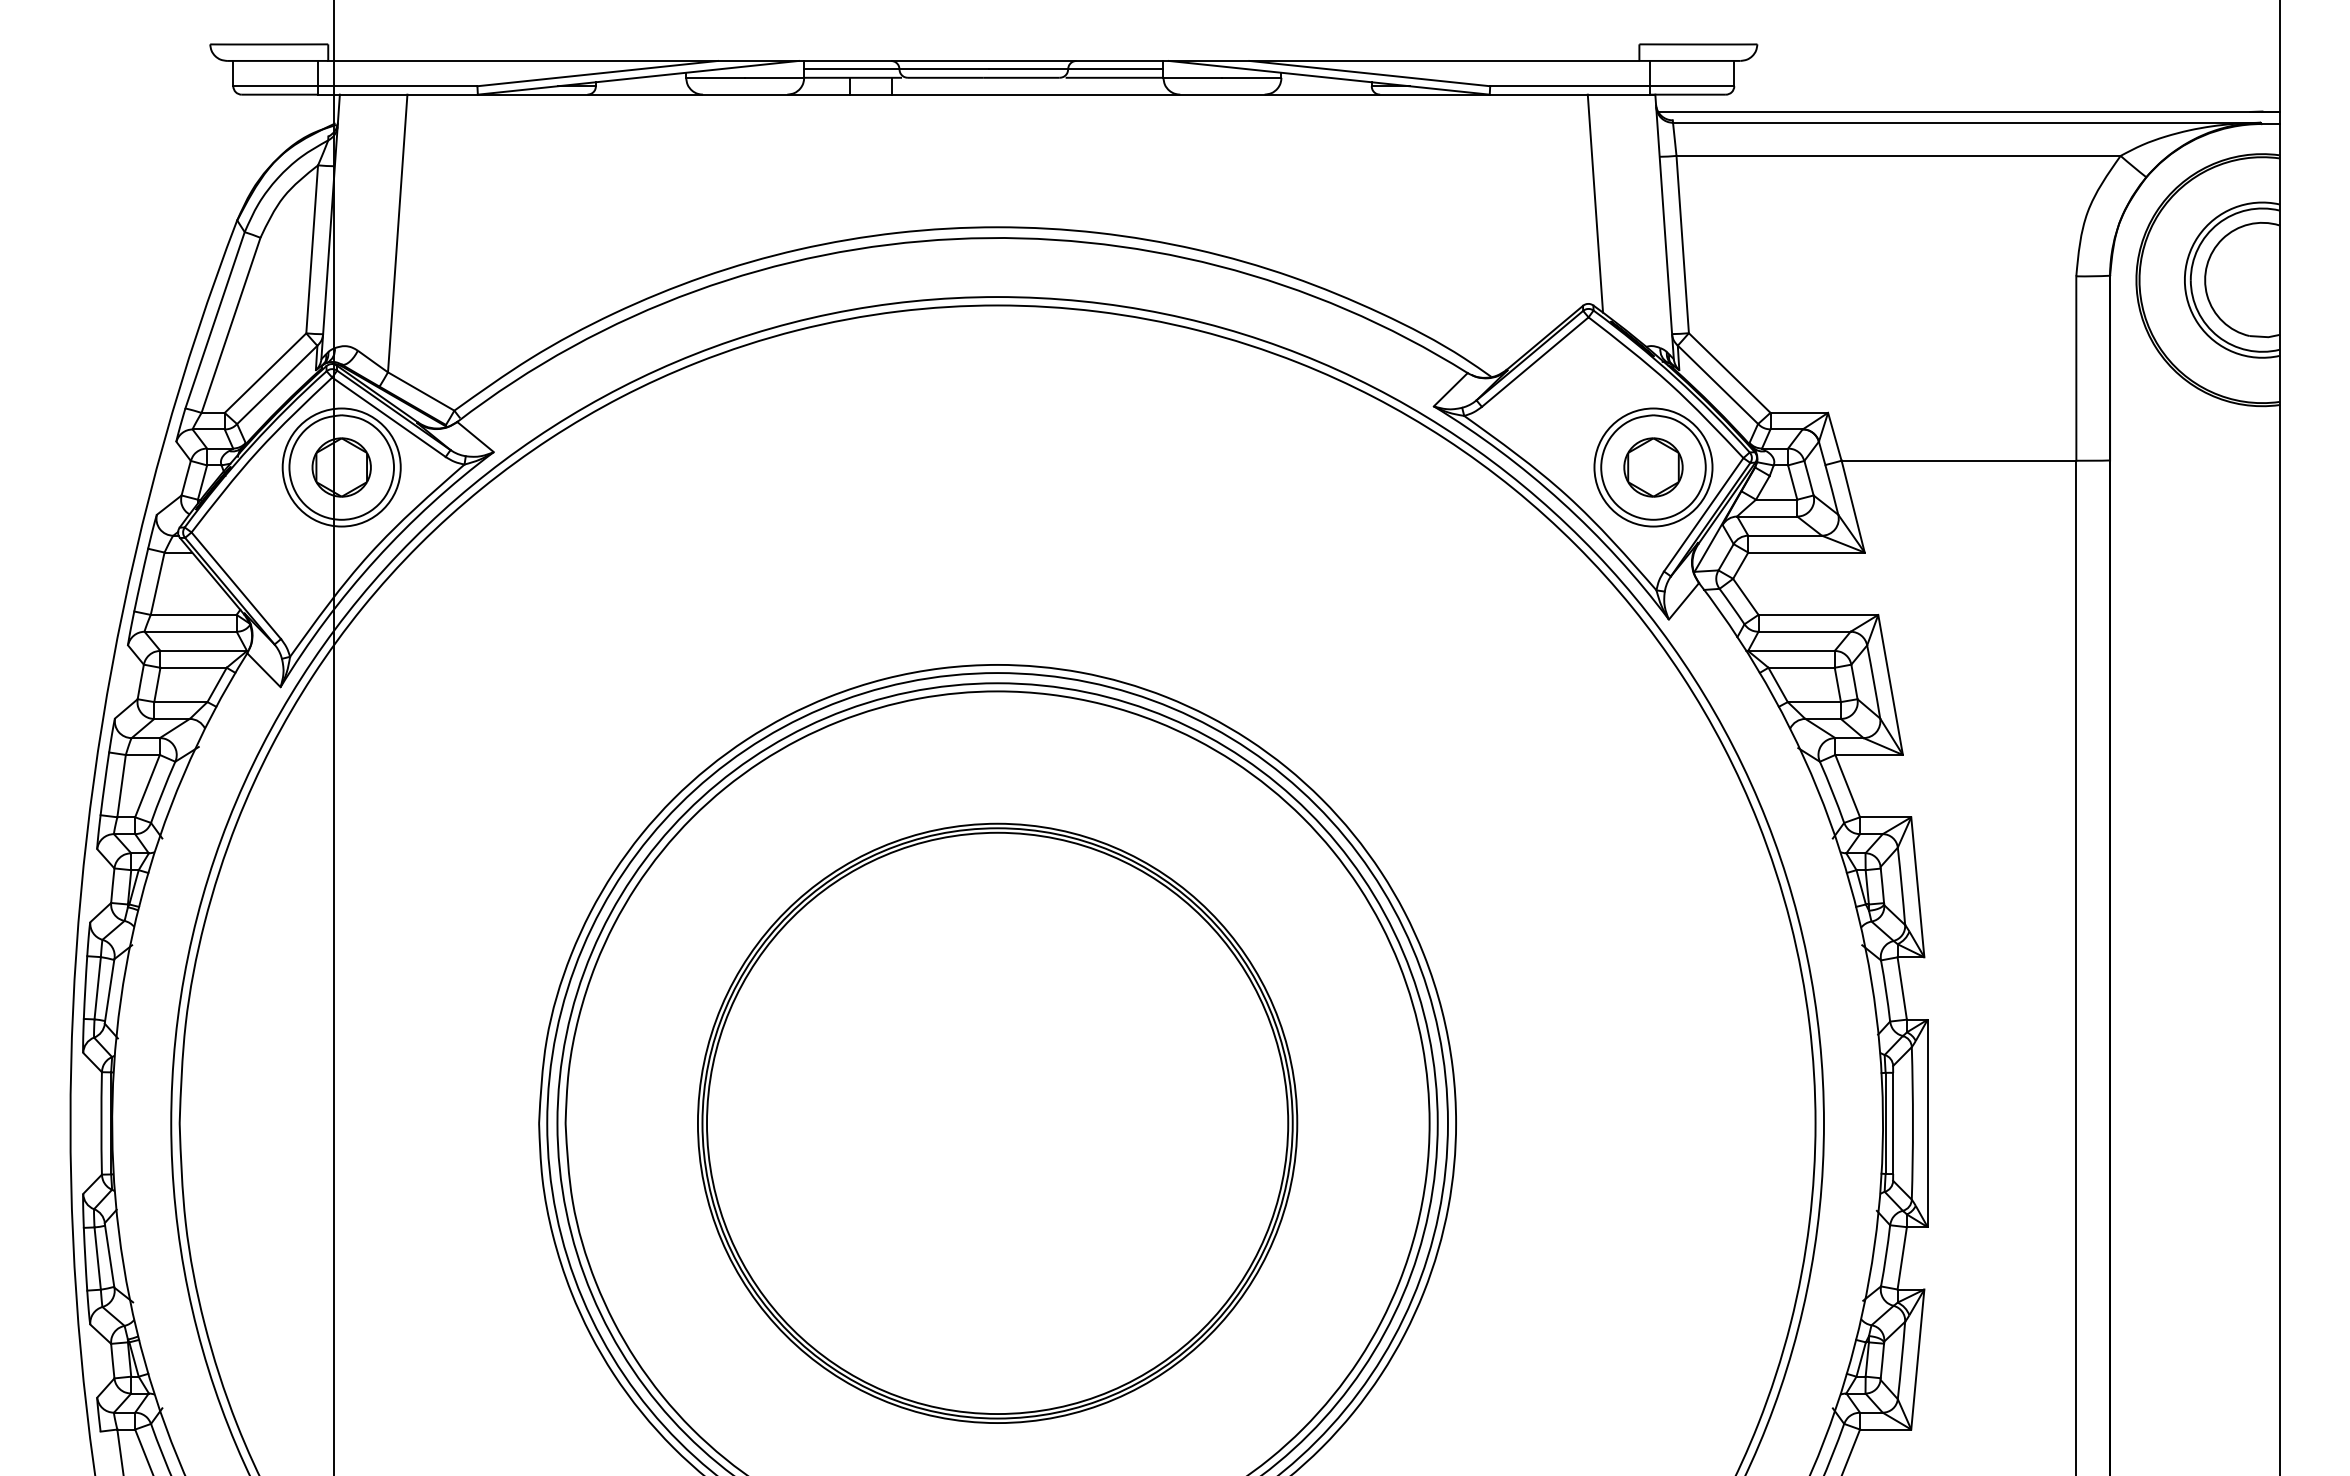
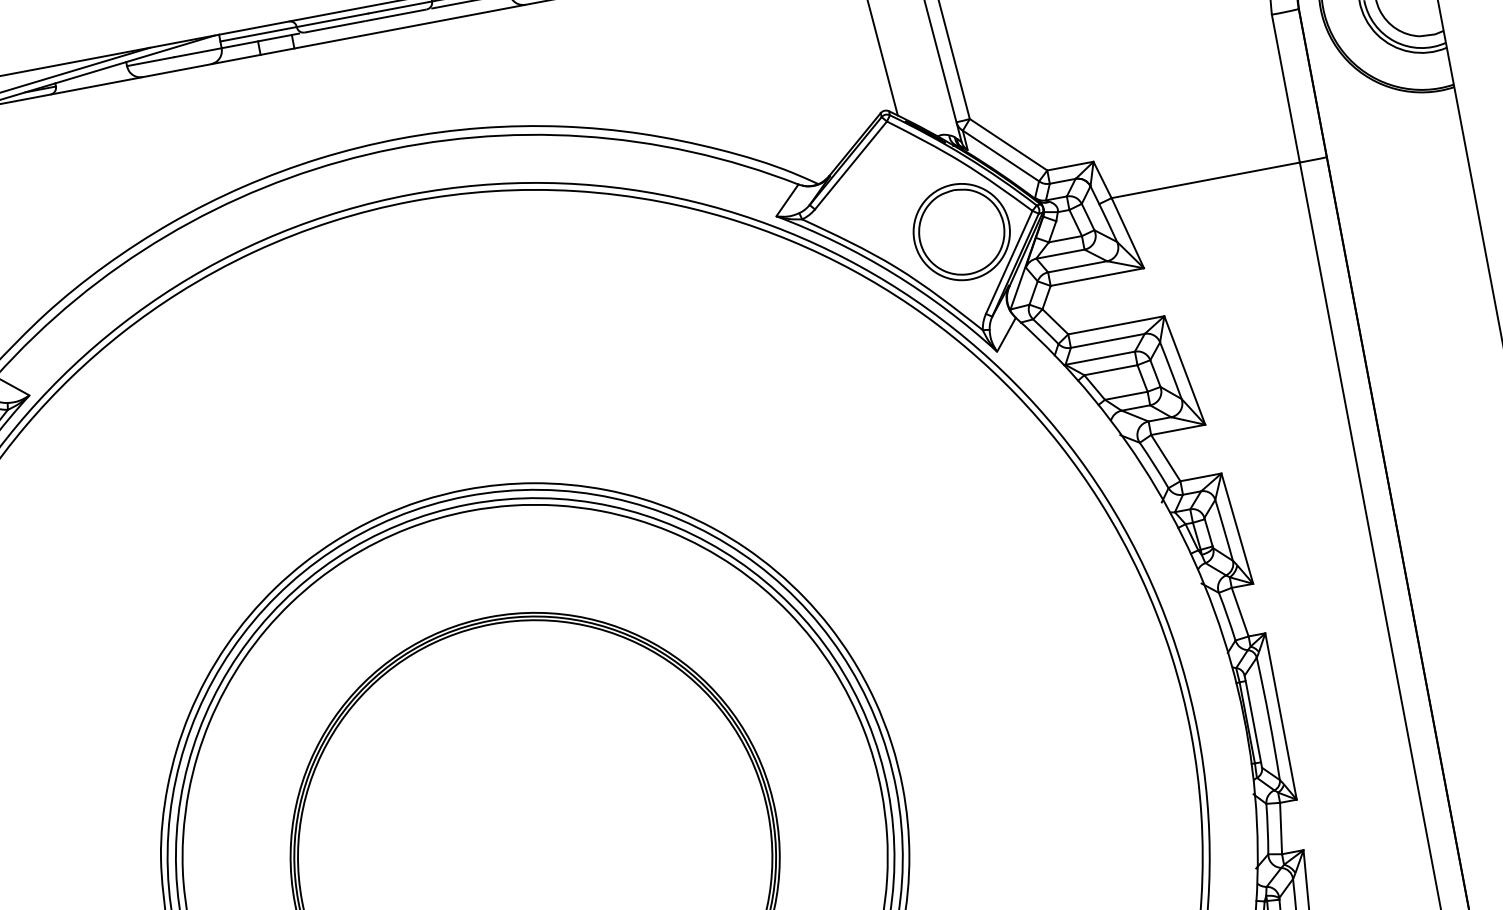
part: (1653, 467) -> (961, 232), removed

